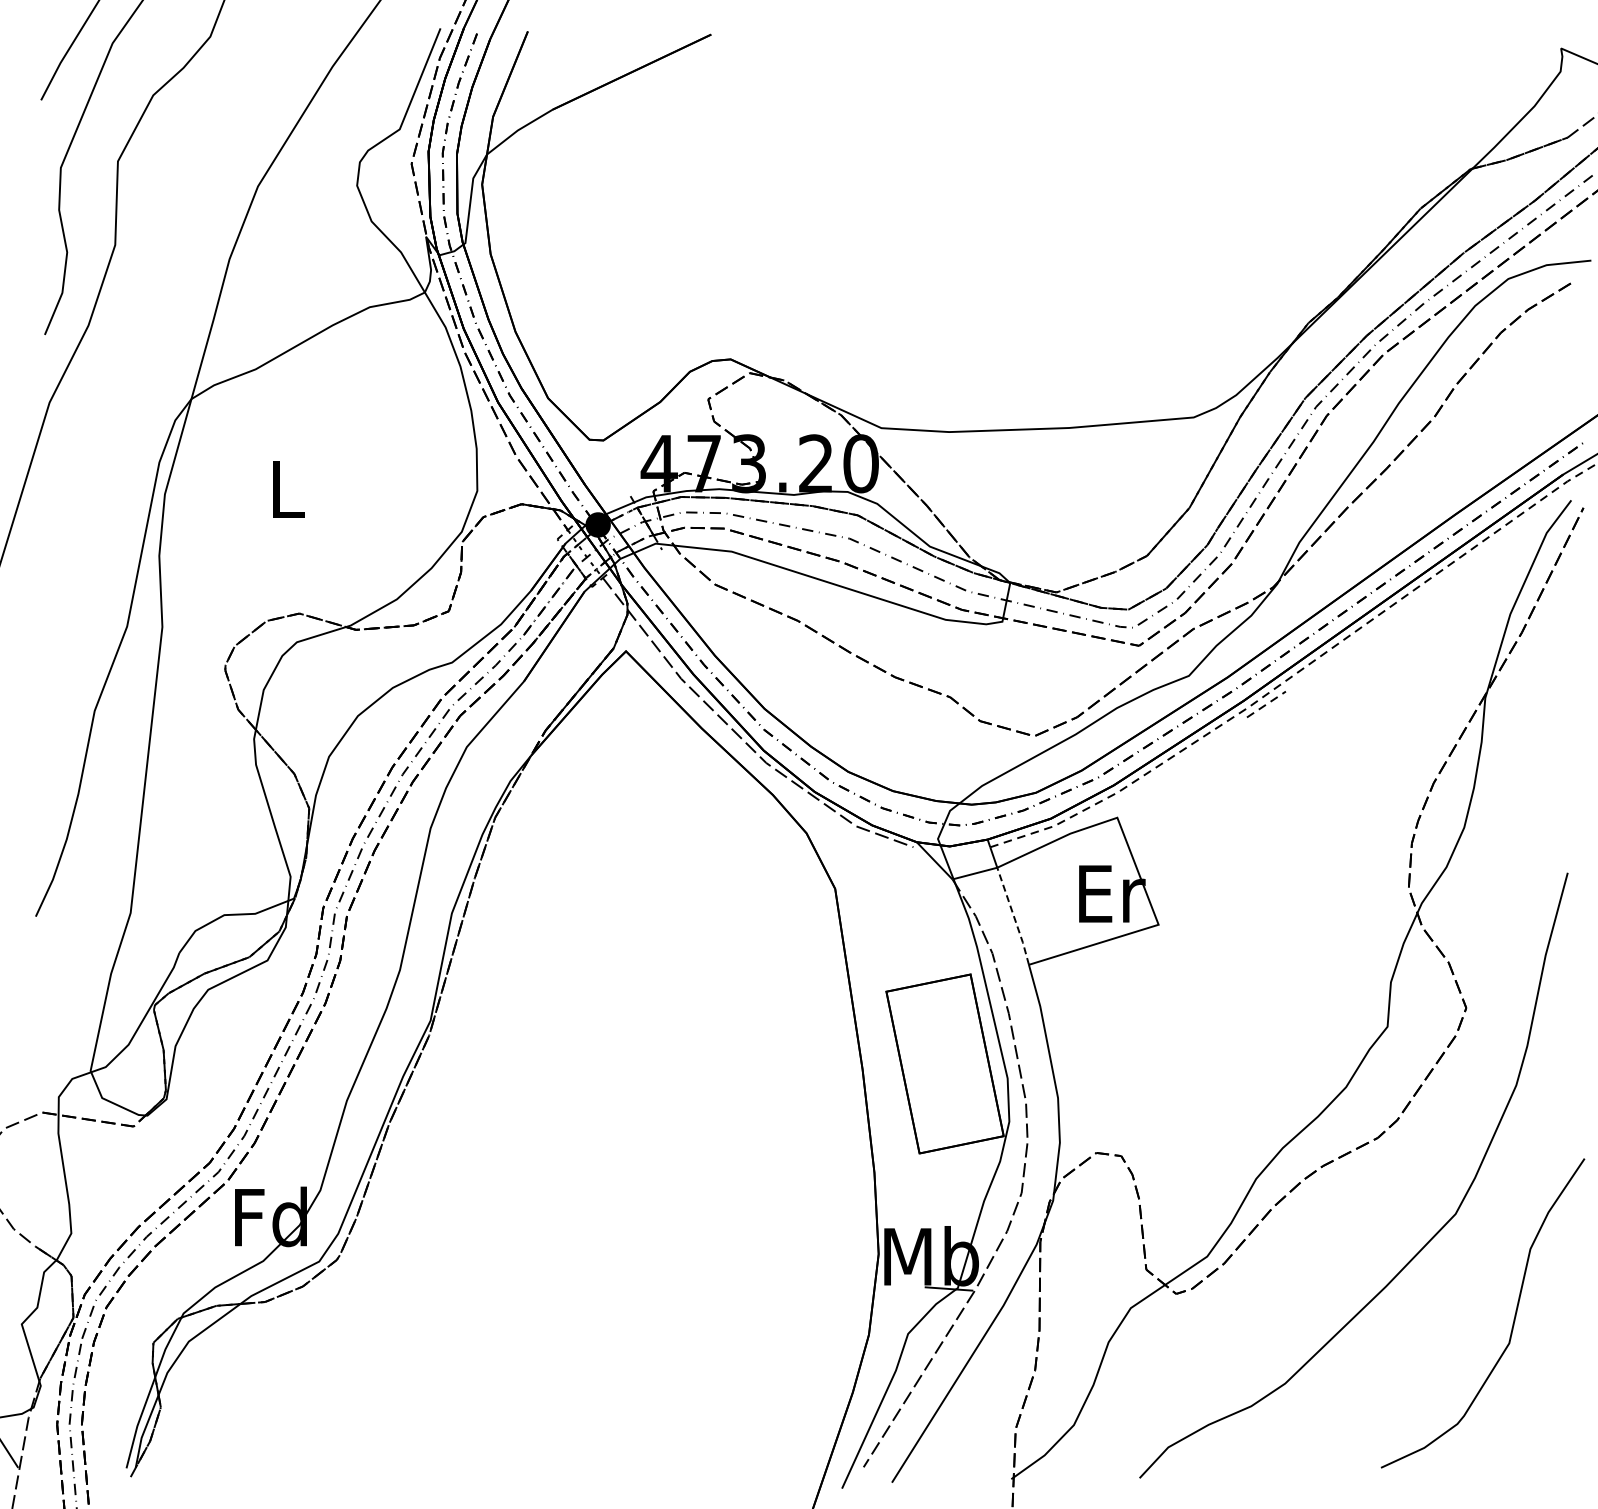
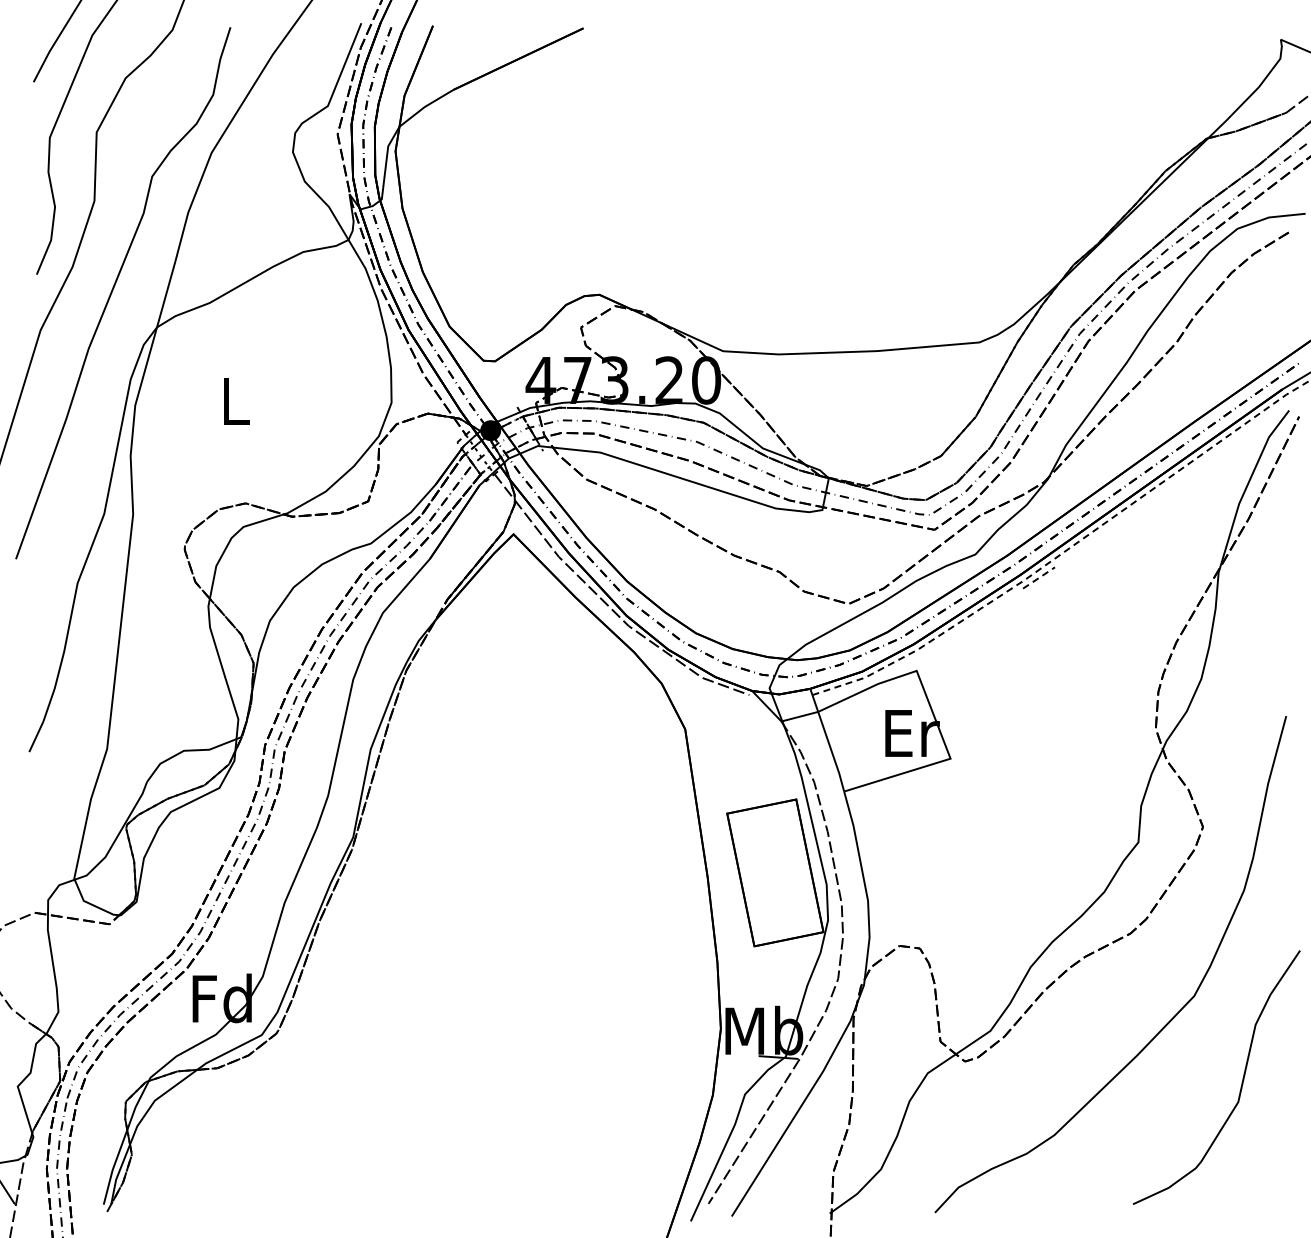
curve: (139, 351) -> (114, 288), added
line: (1013, 916) -> (831, 751), dashed -> solid

